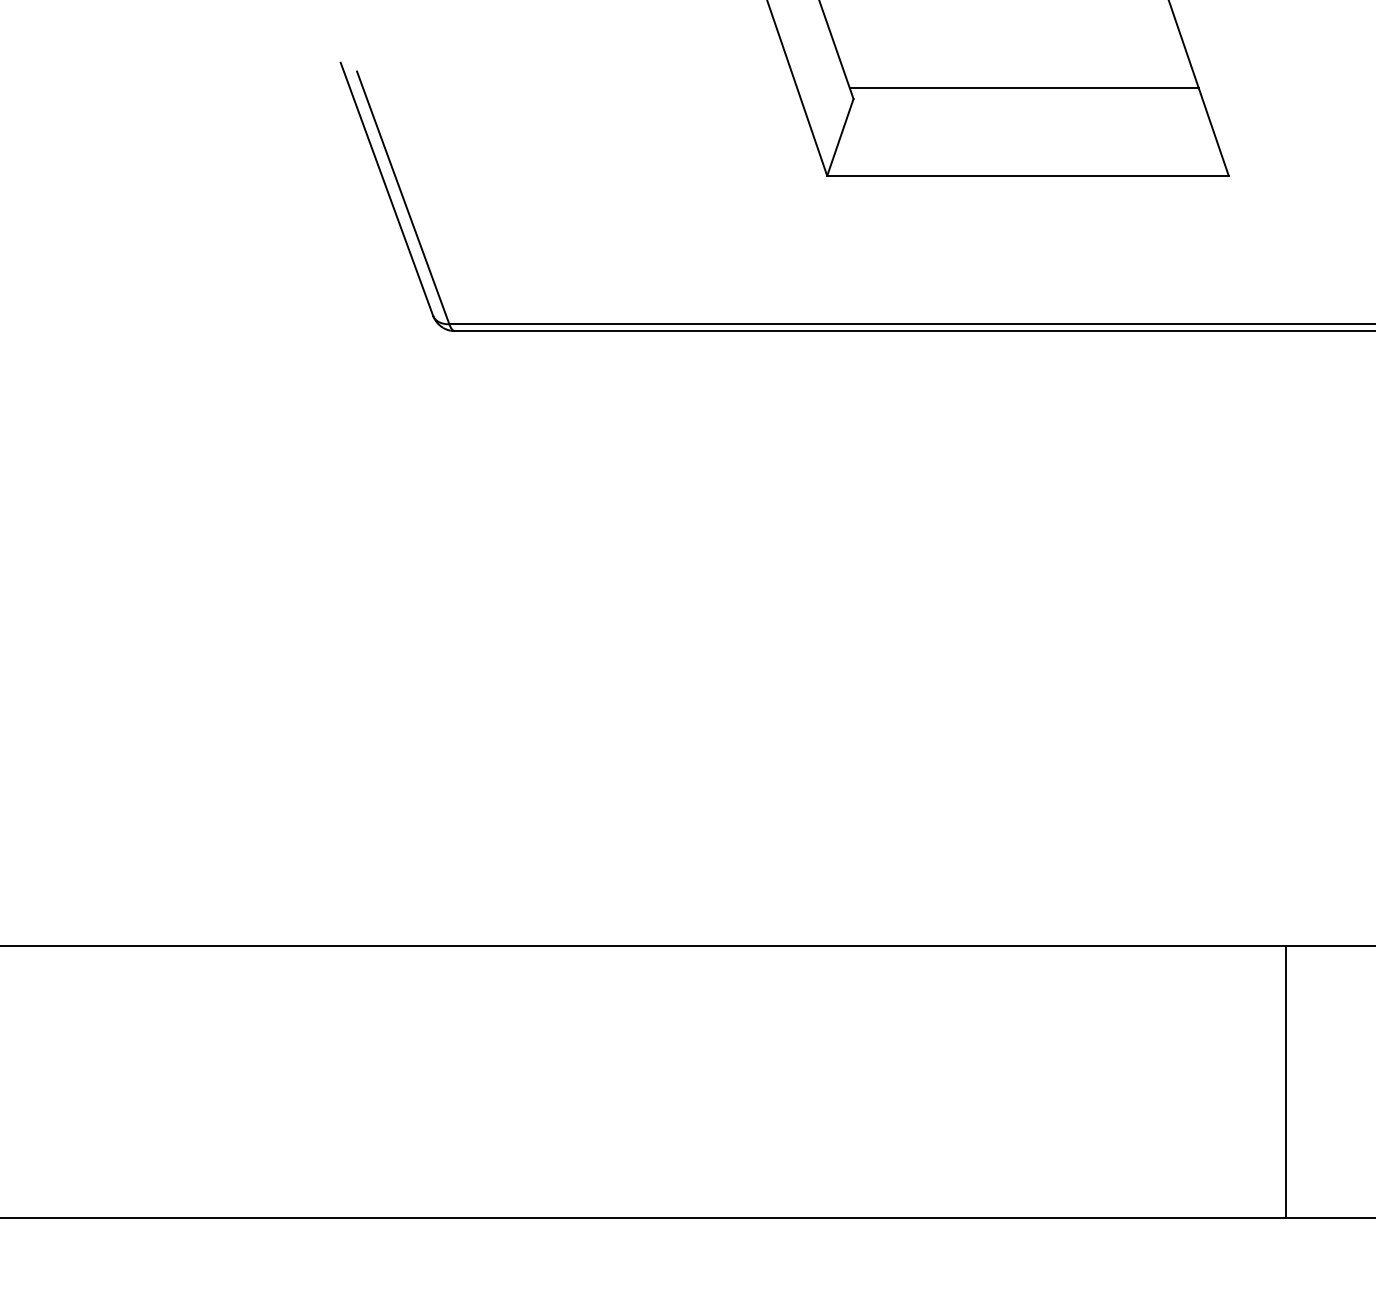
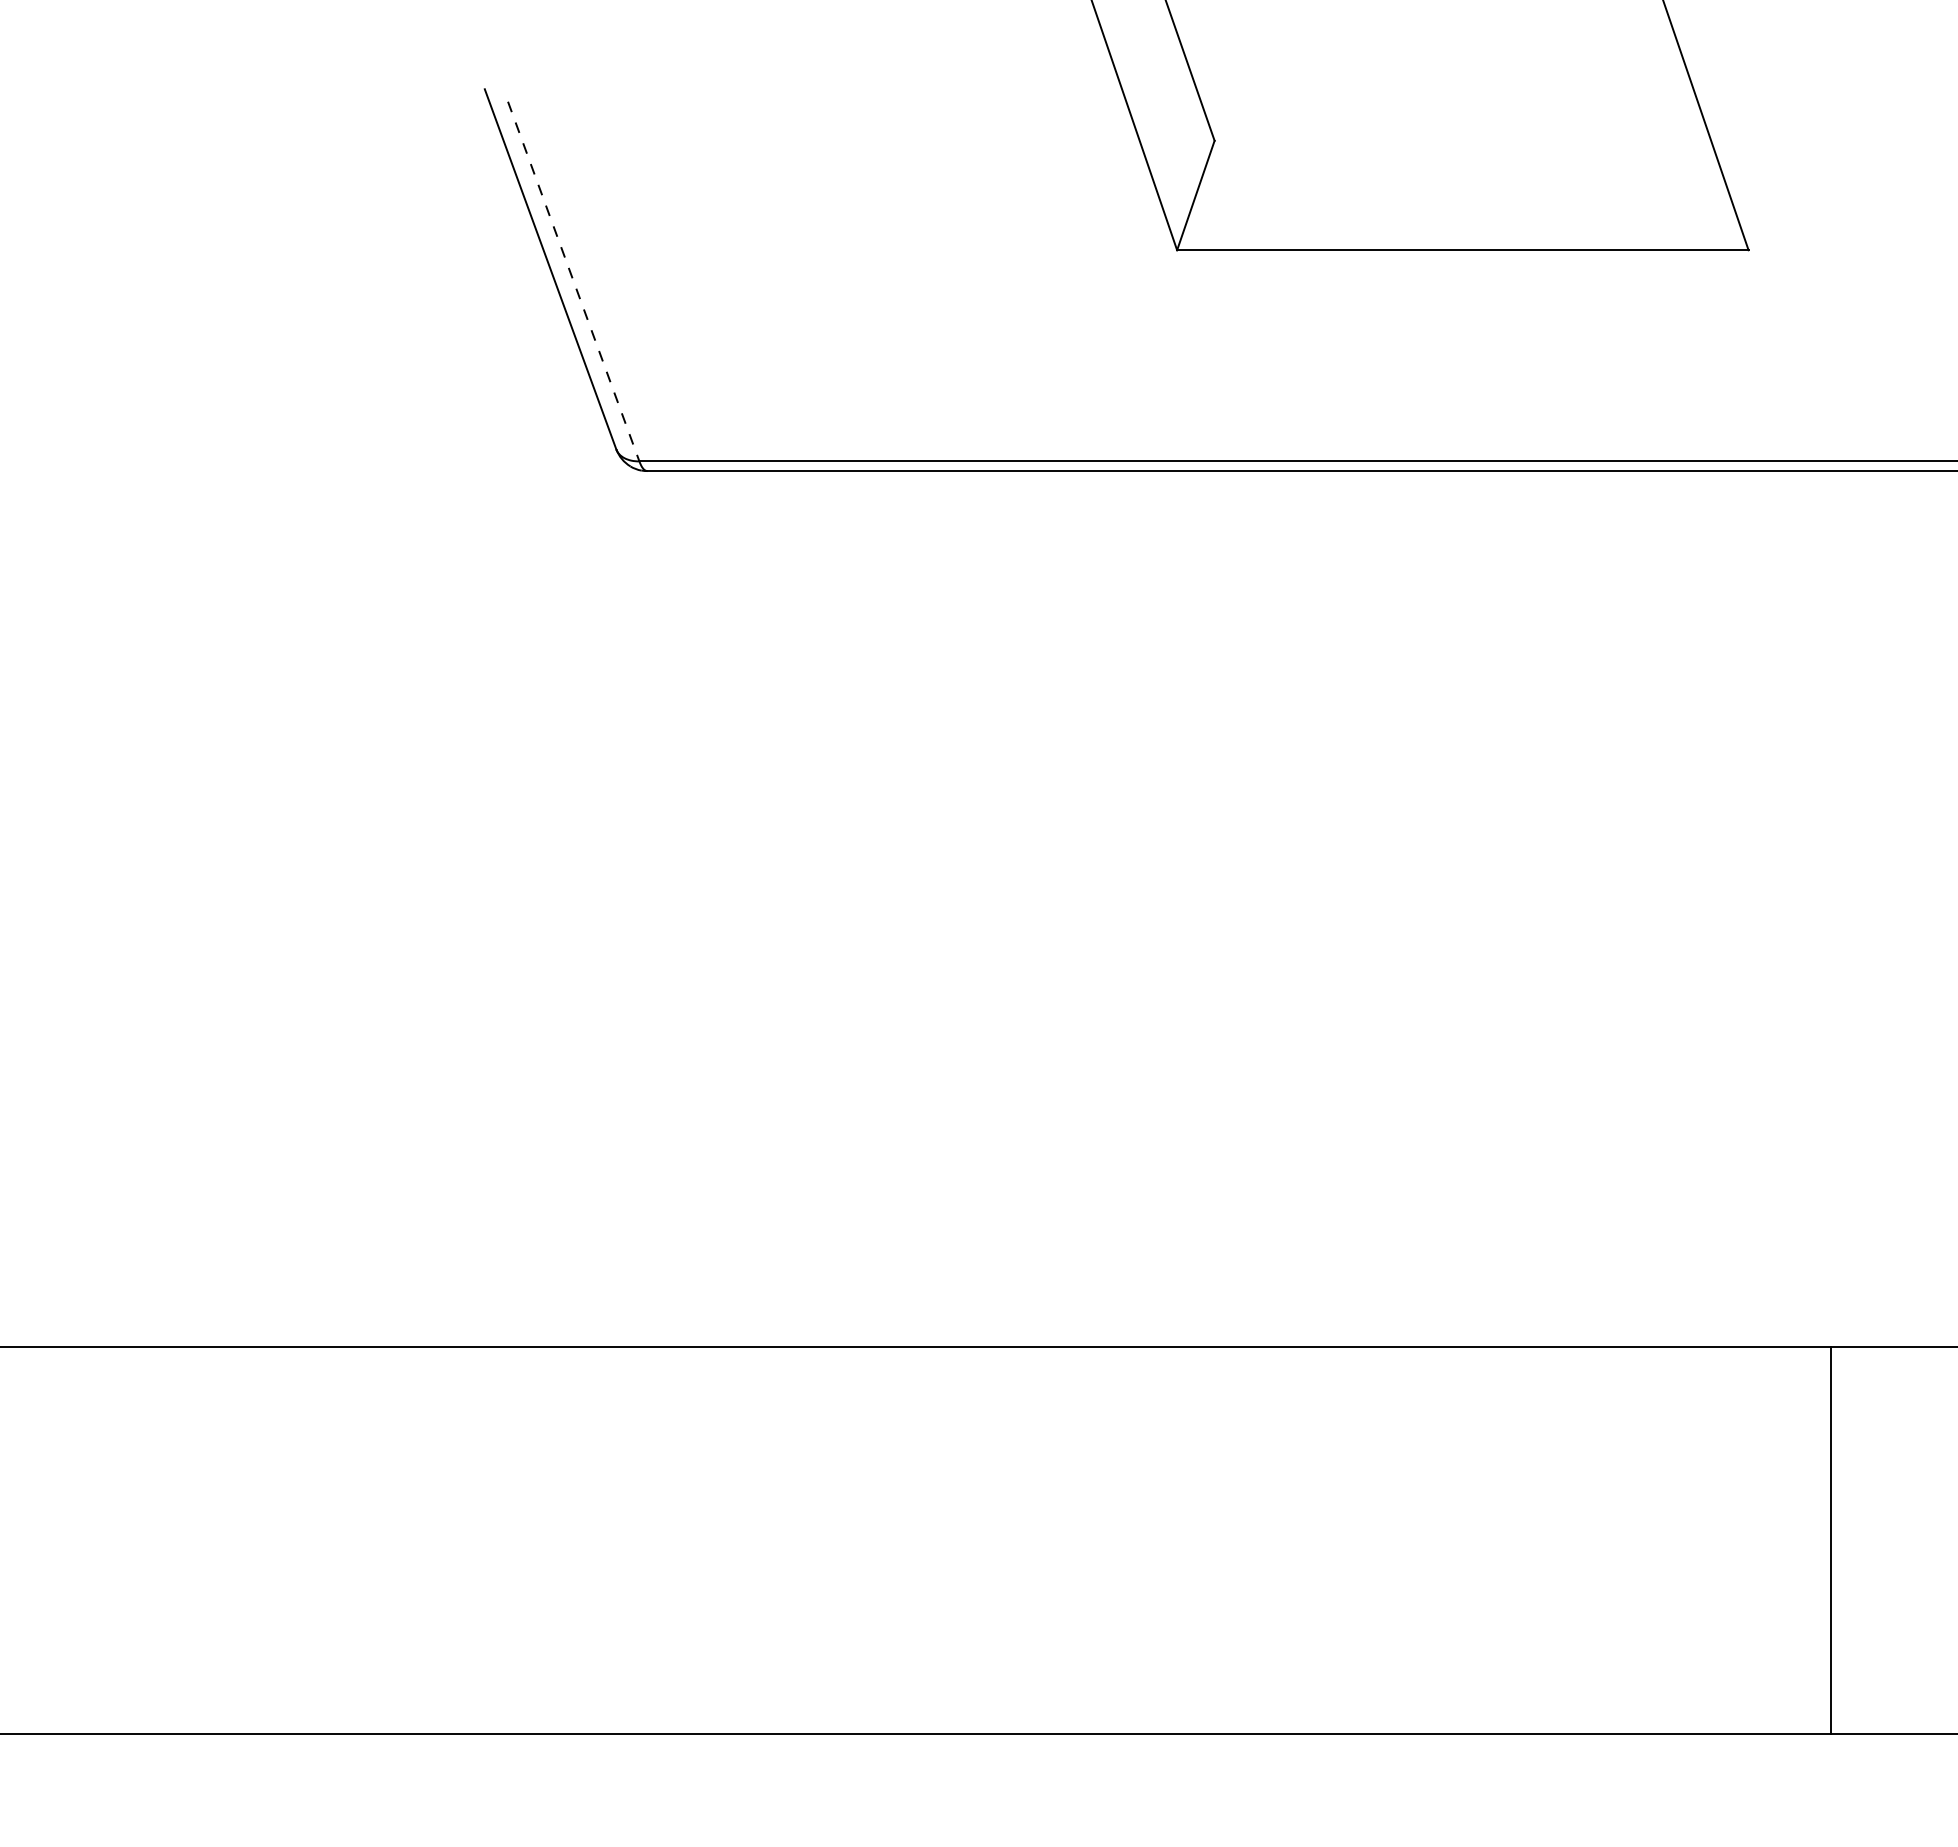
line: (1023, 88) -> (1456, 125), removed
line: (403, 197) -> (574, 280), solid -> dashed

